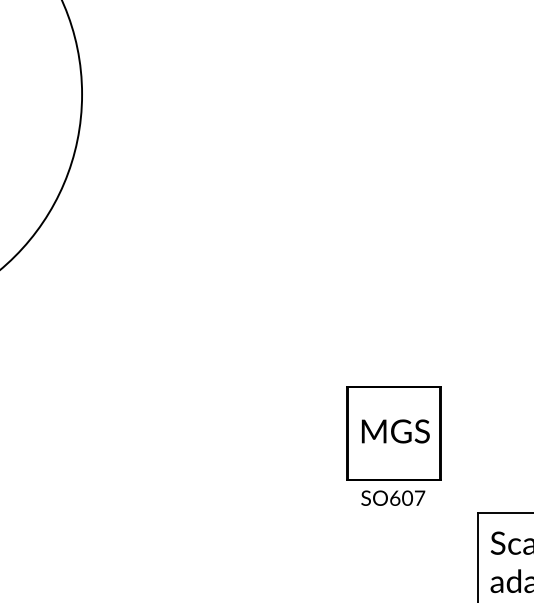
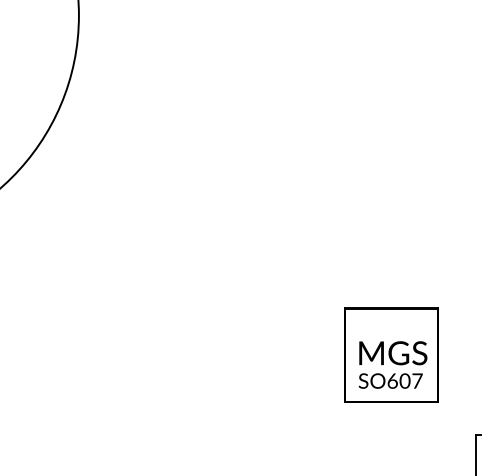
text: (393, 497) -> (391, 380), moved

